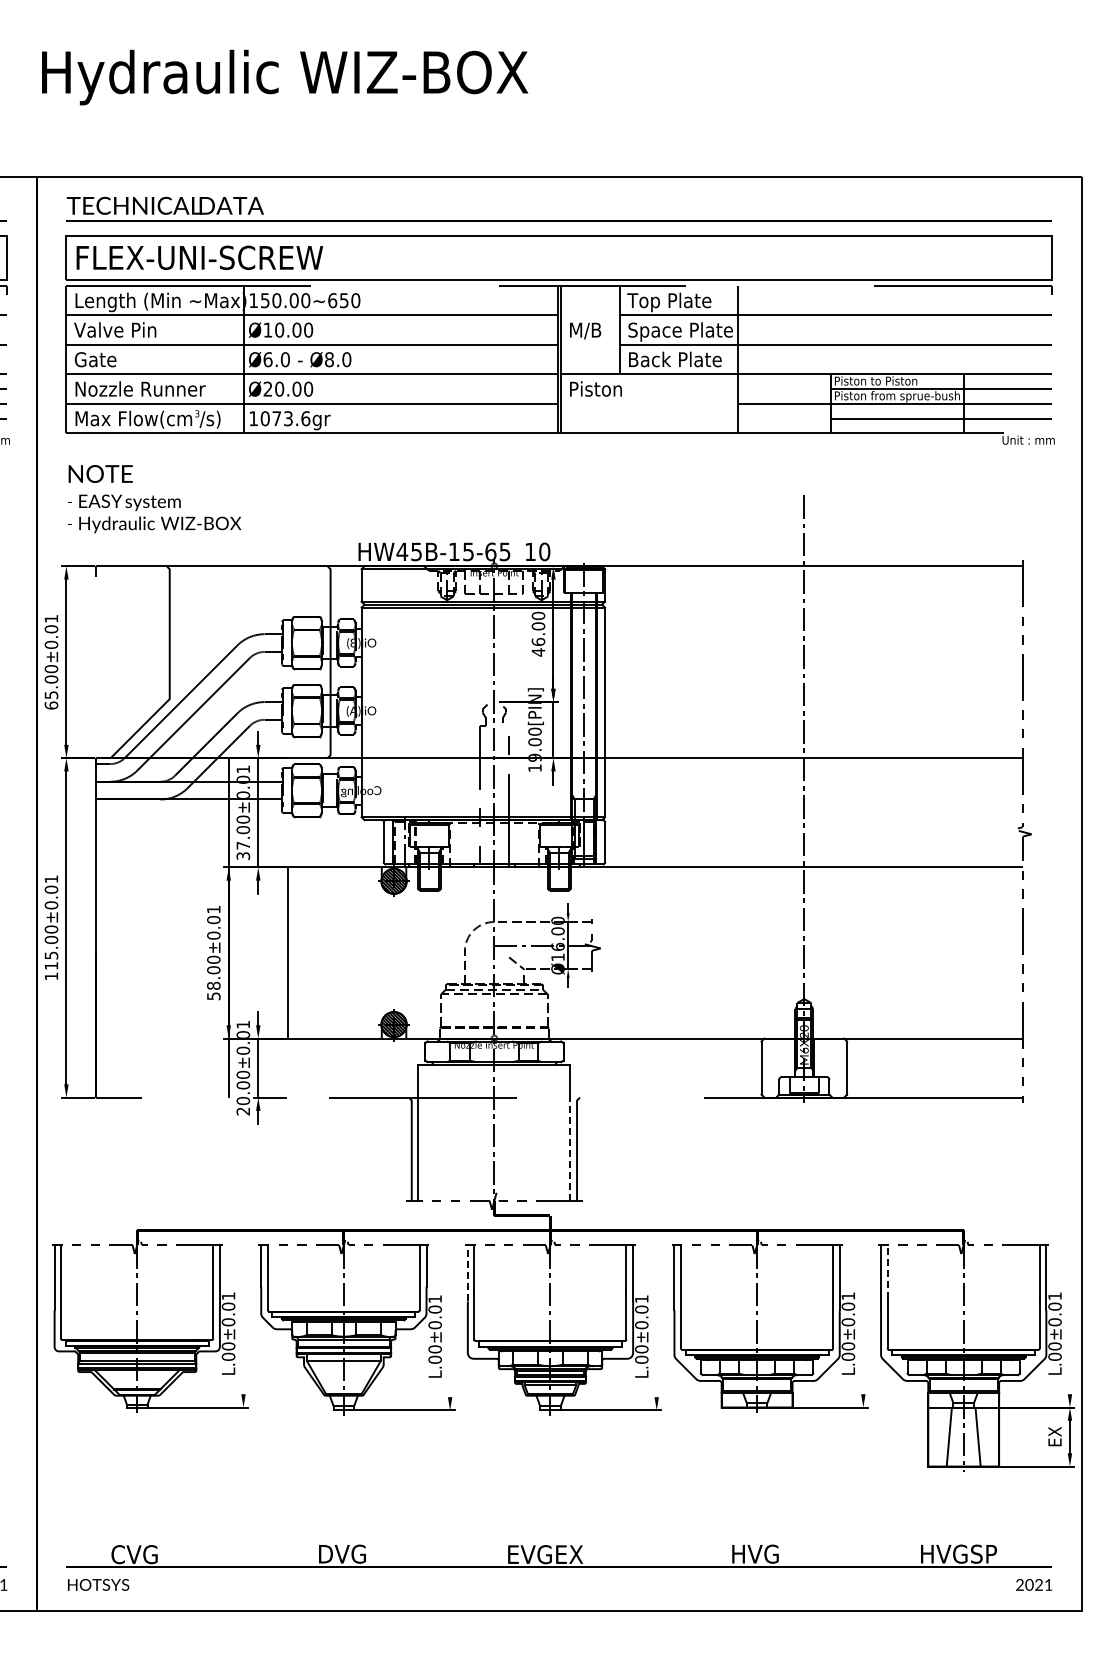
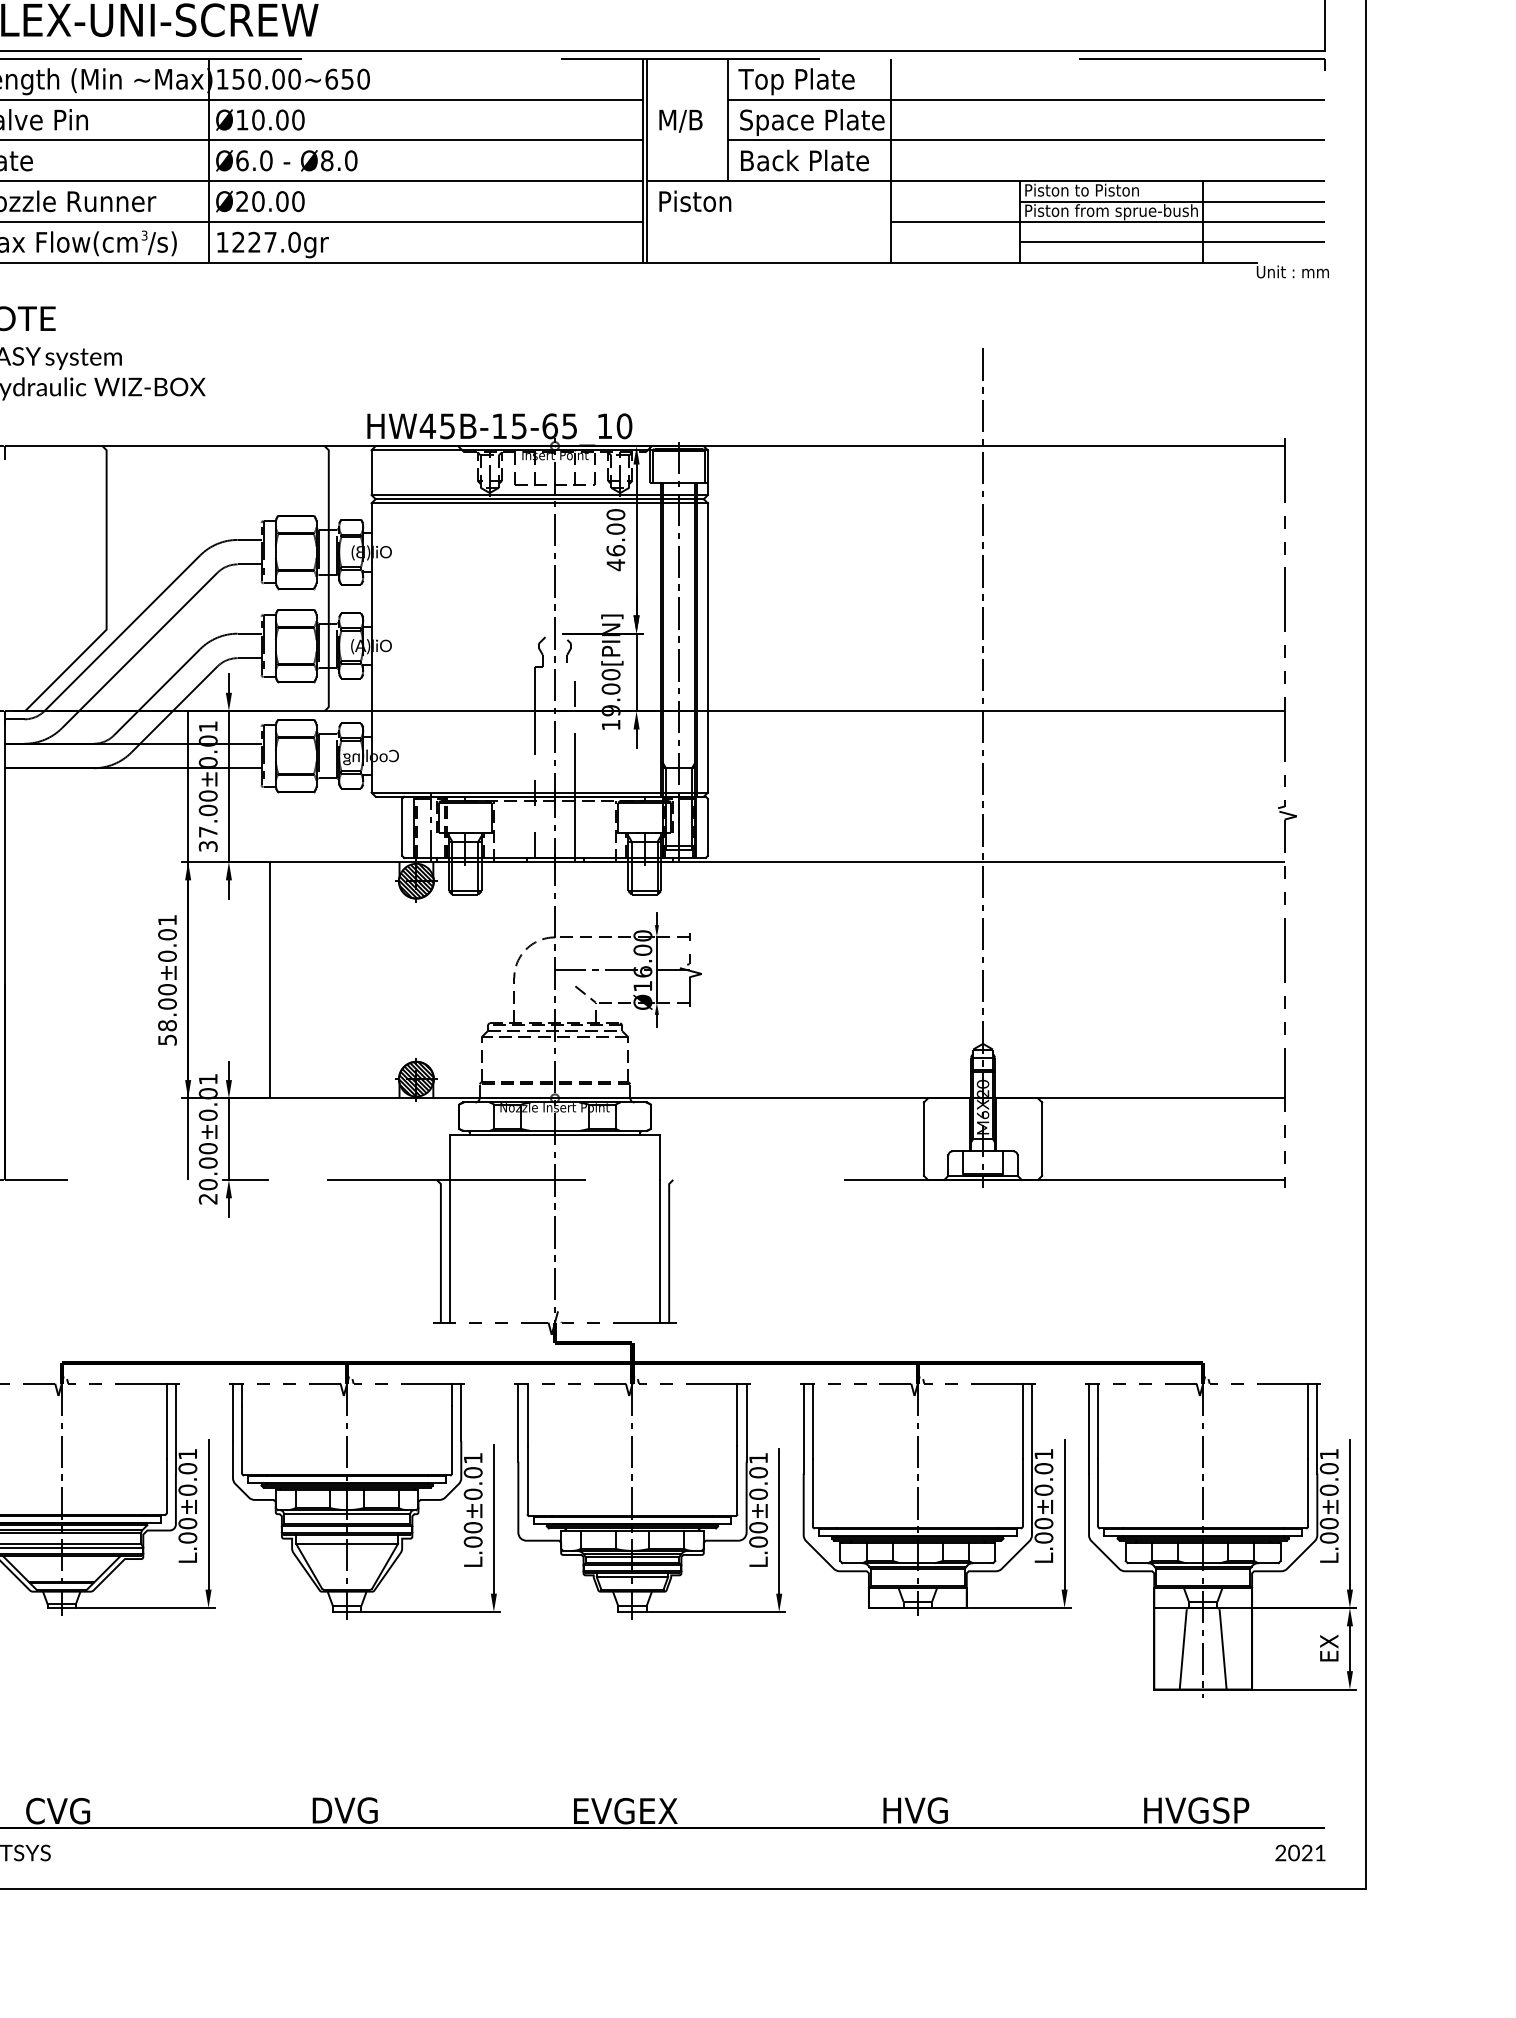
text: (285, 418) -> (266, 242), 1073.6gr -> 1227.0gr
line: (570, 1149) -> (660, 1251), dashed -> solid
line: (887, 1271) -> (1097, 1420), dashed -> solid
line: (467, 1272) -> (517, 1421), dashed -> solid
line: (243, 1340) -> (208, 1515), added
line: (863, 1340) -> (1064, 1515), added
line: (1069, 1340) -> (1349, 1515), added
line: (450, 1343) -> (494, 1519), added
line: (656, 1344) -> (778, 1520), added

